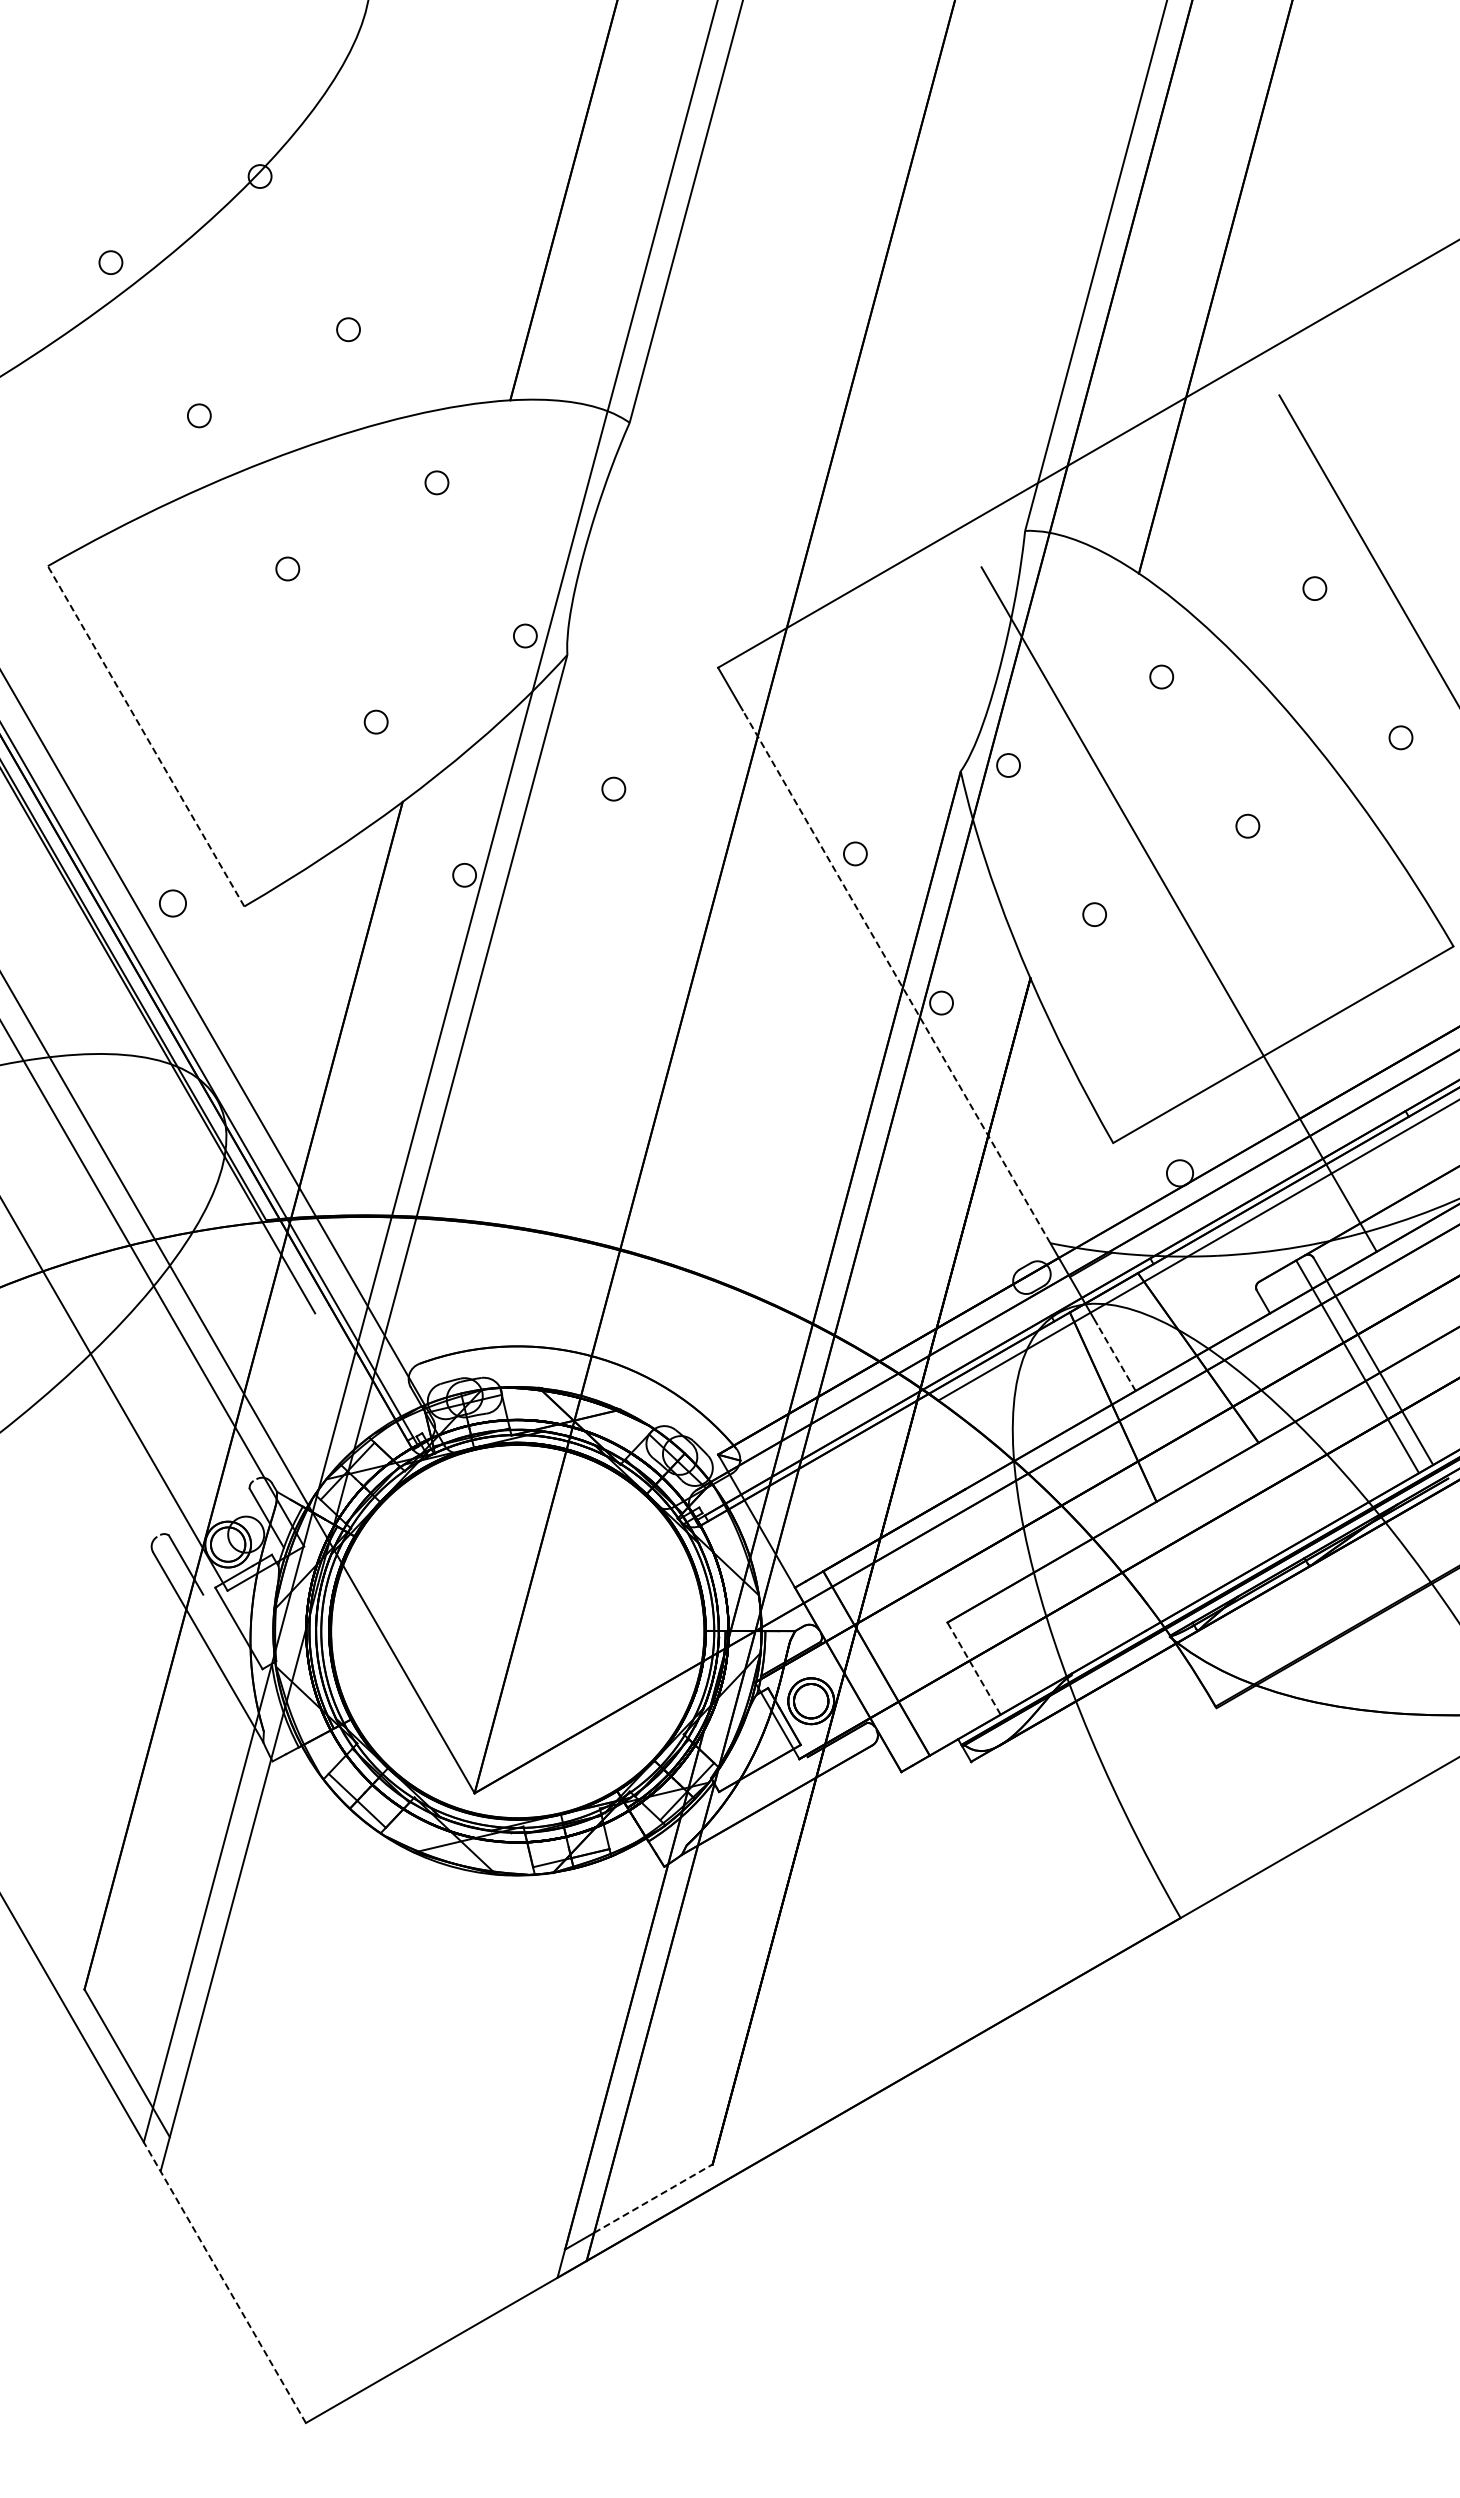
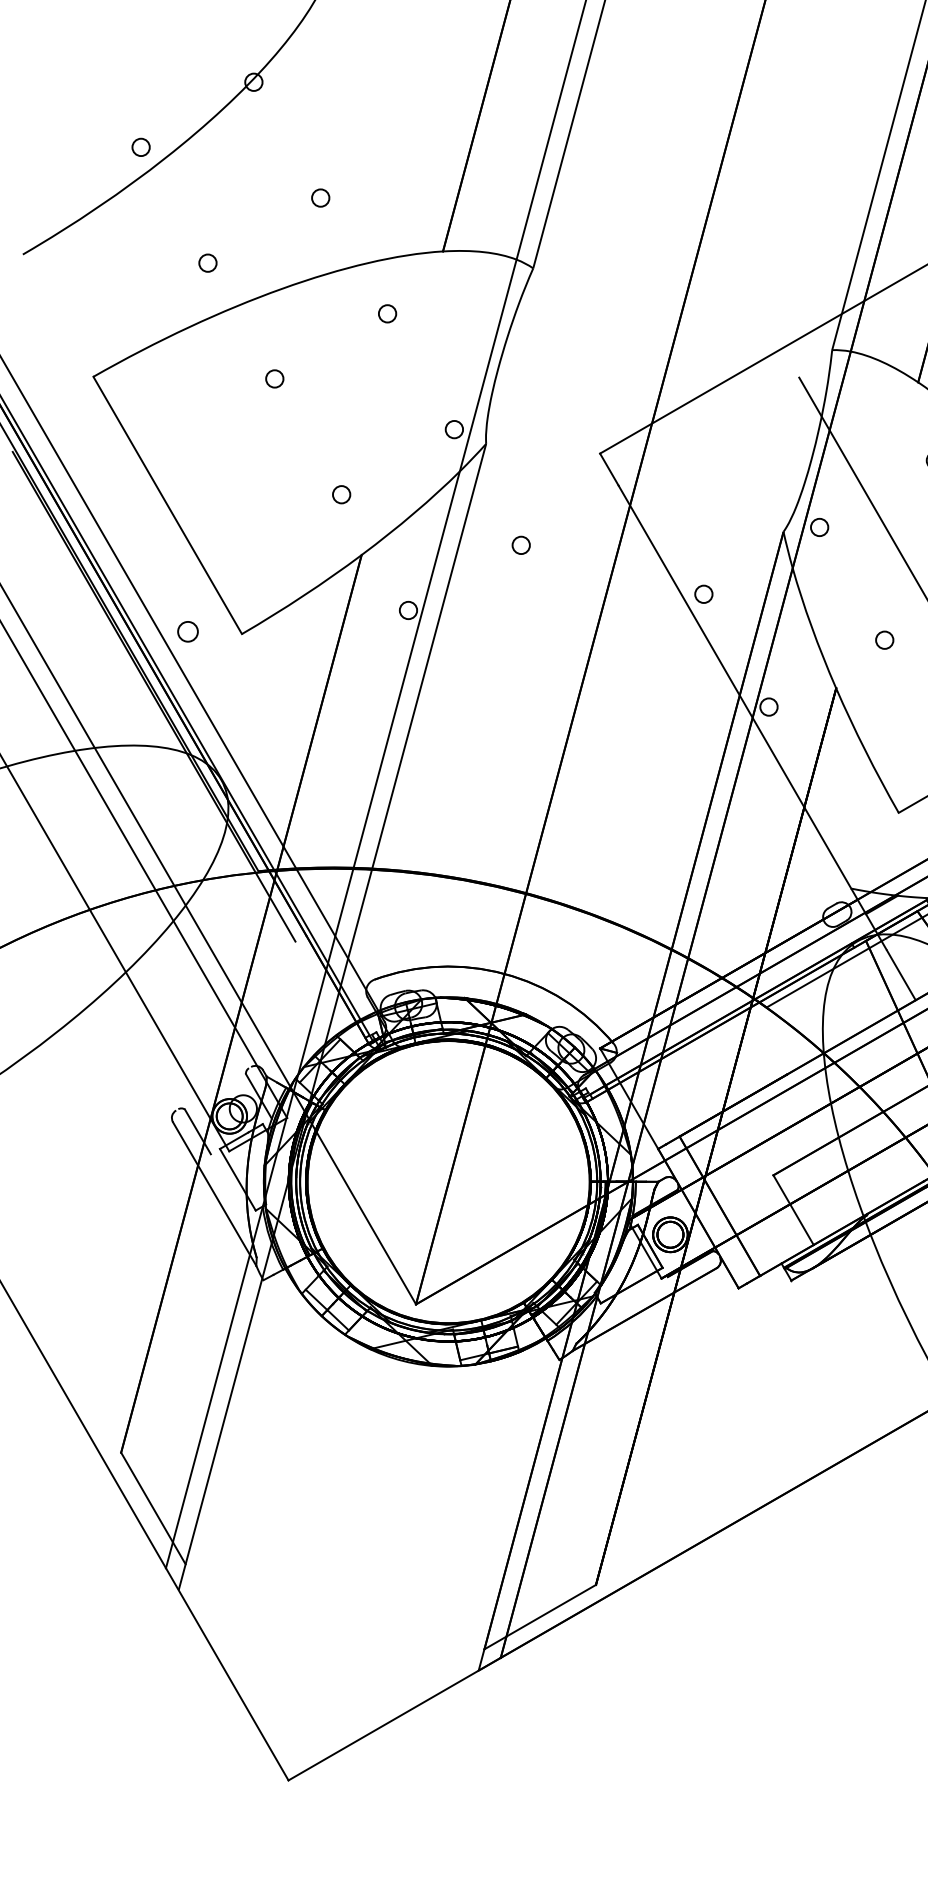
line: (145, 735) -> (167, 504), dashed -> solid
line: (896, 976) -> (734, 686), dashed -> solid
line: (1116, 1357) -> (901, 974), dashed -> solid
line: (973, 1668) -> (793, 1210), dashed -> solid
line: (653, 2198) -> (551, 1610), dashed -> solid
line: (224, 2282) -> (226, 1674), dashed -> solid

